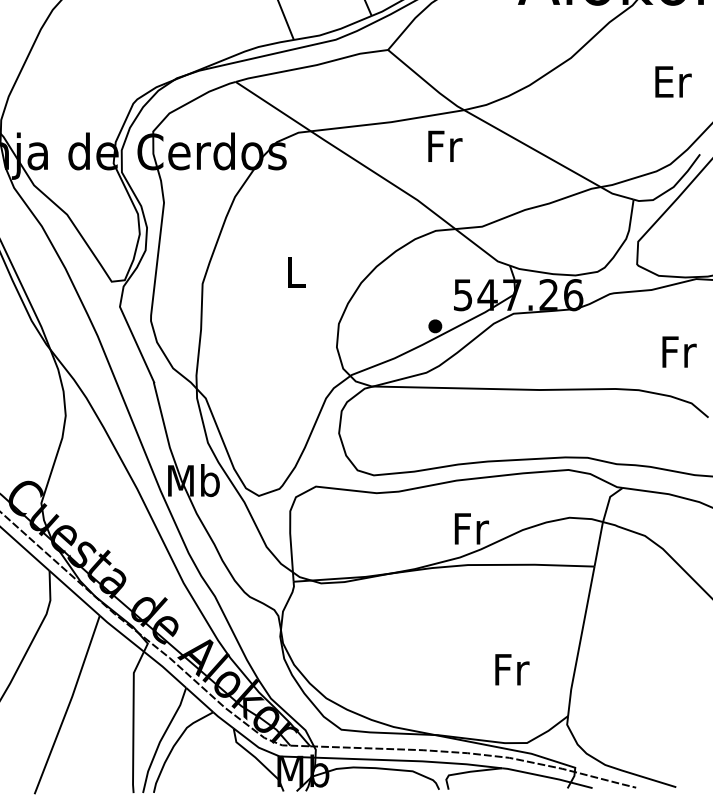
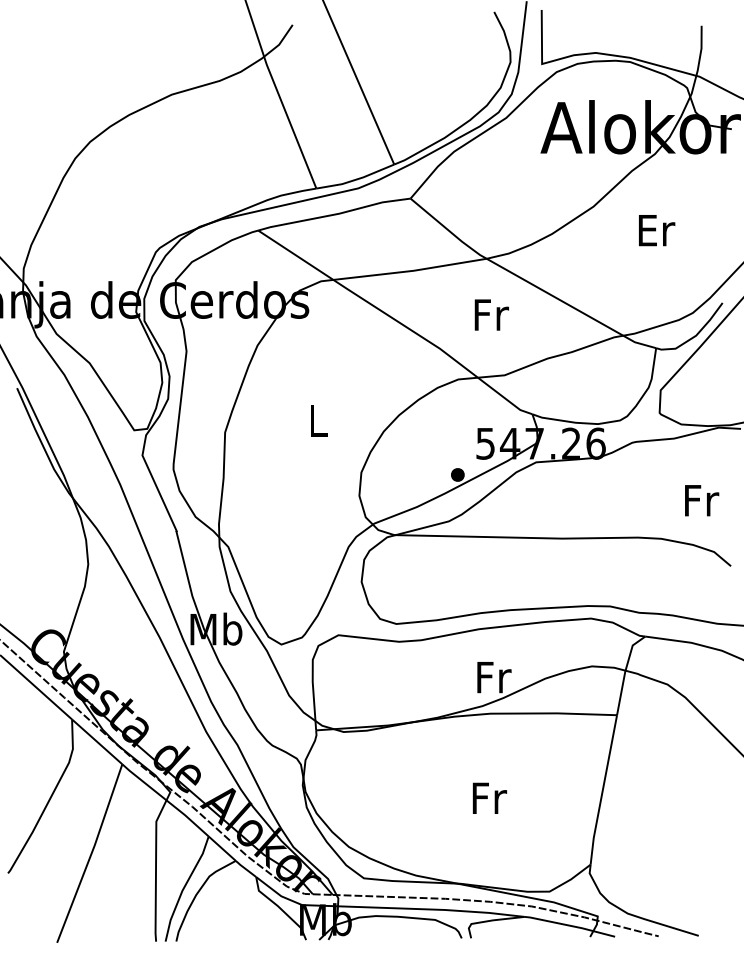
text: (673, 81) -> (657, 230), moved
text: (444, 145) -> (491, 314), moved
text: (511, 668) -> (489, 797), moved

